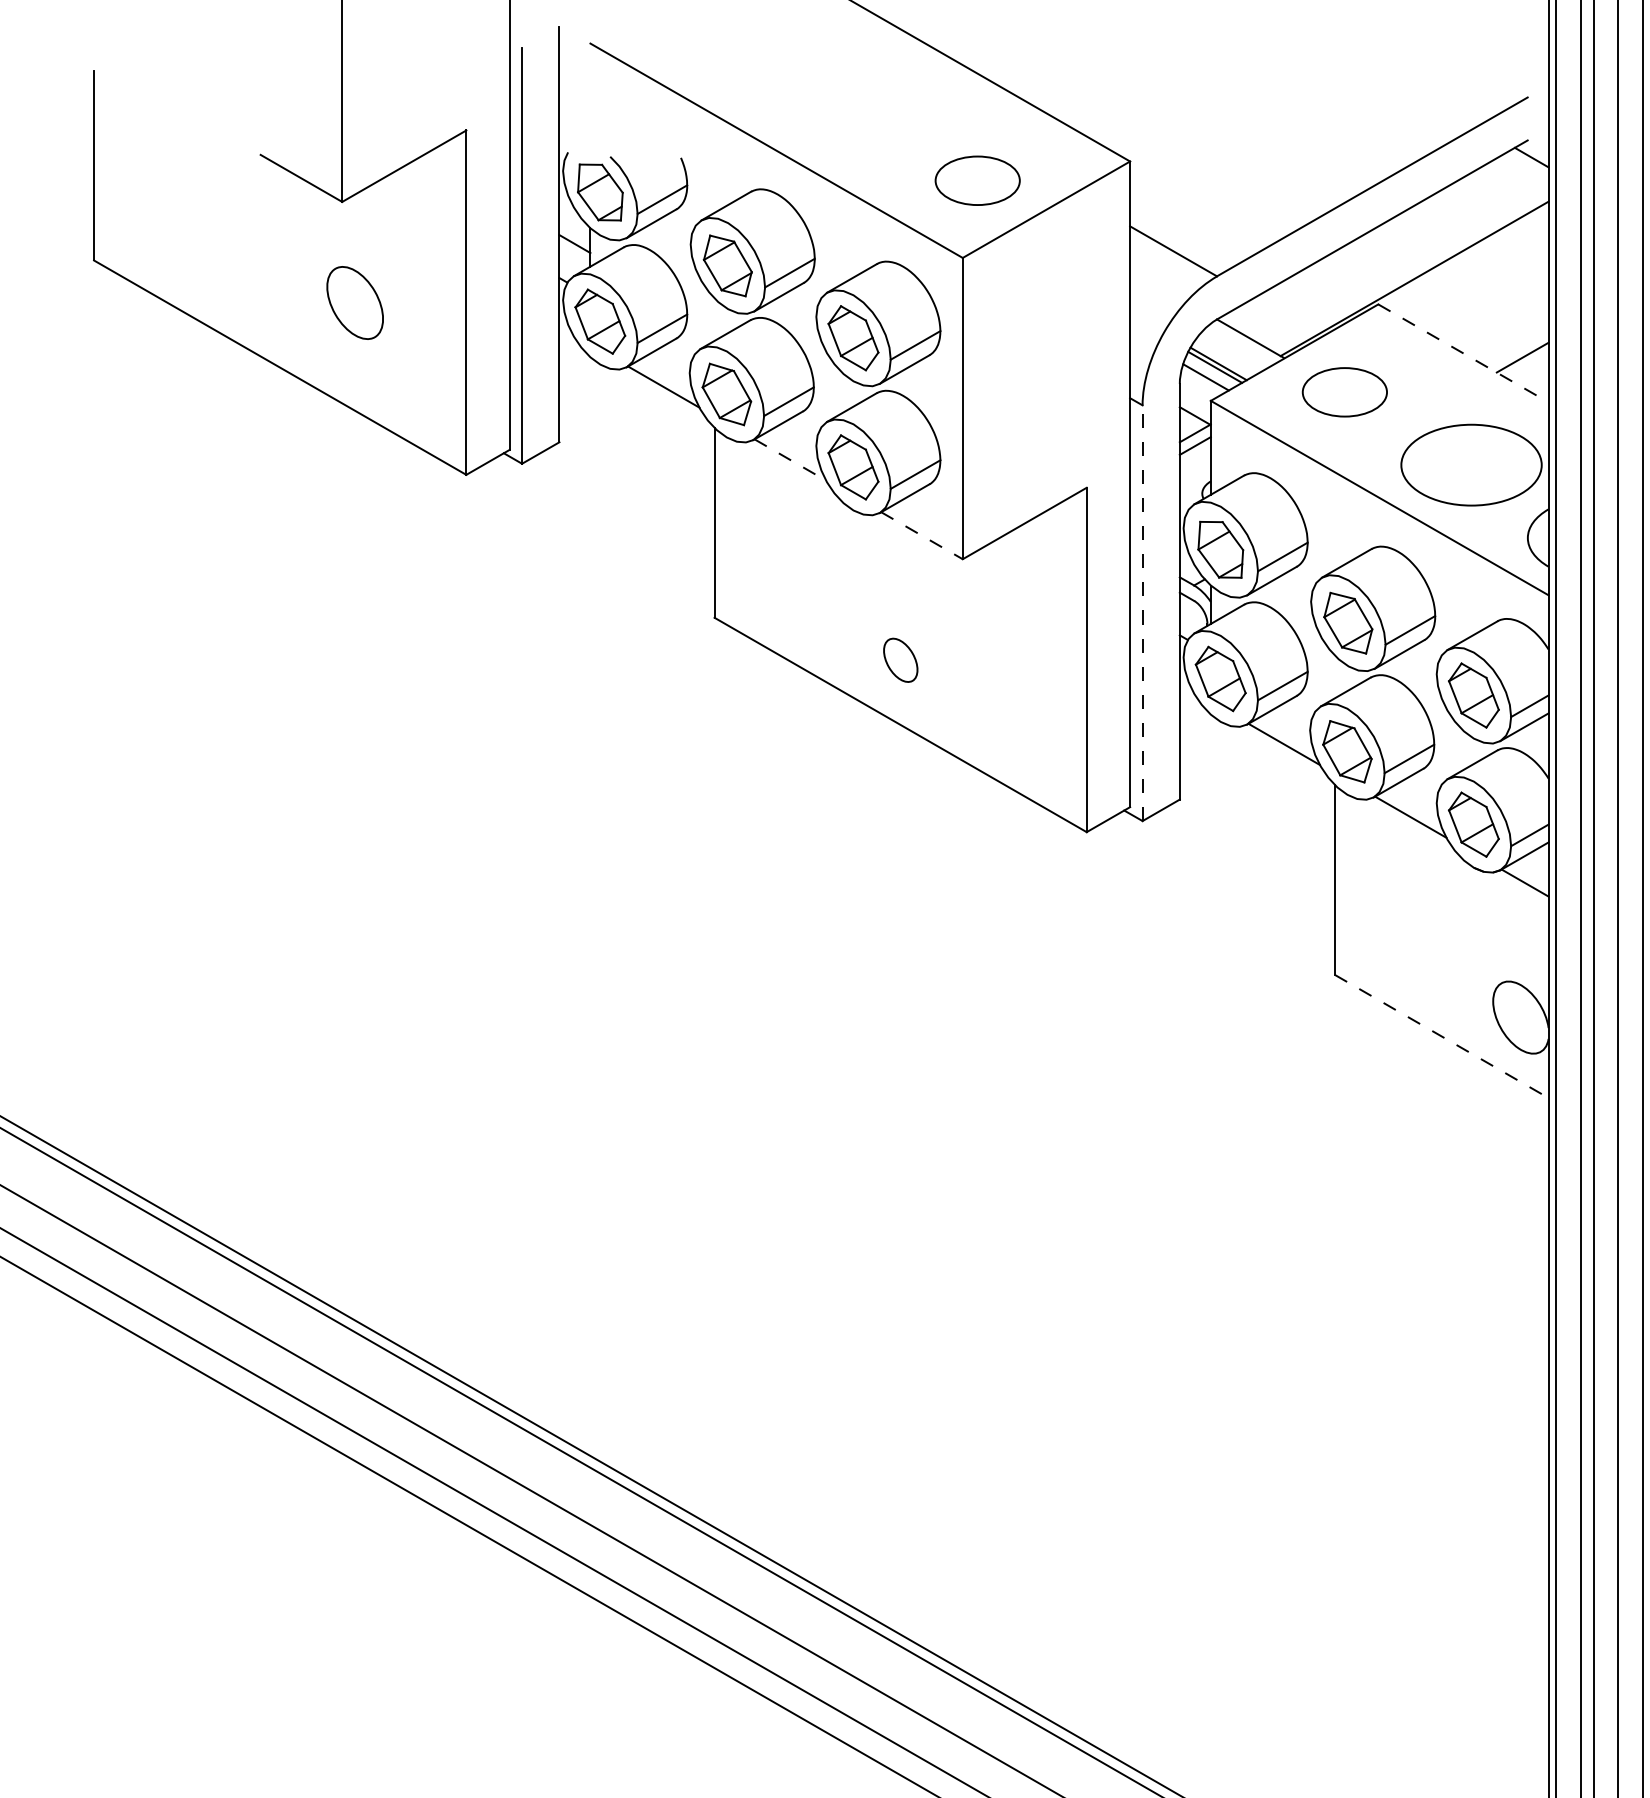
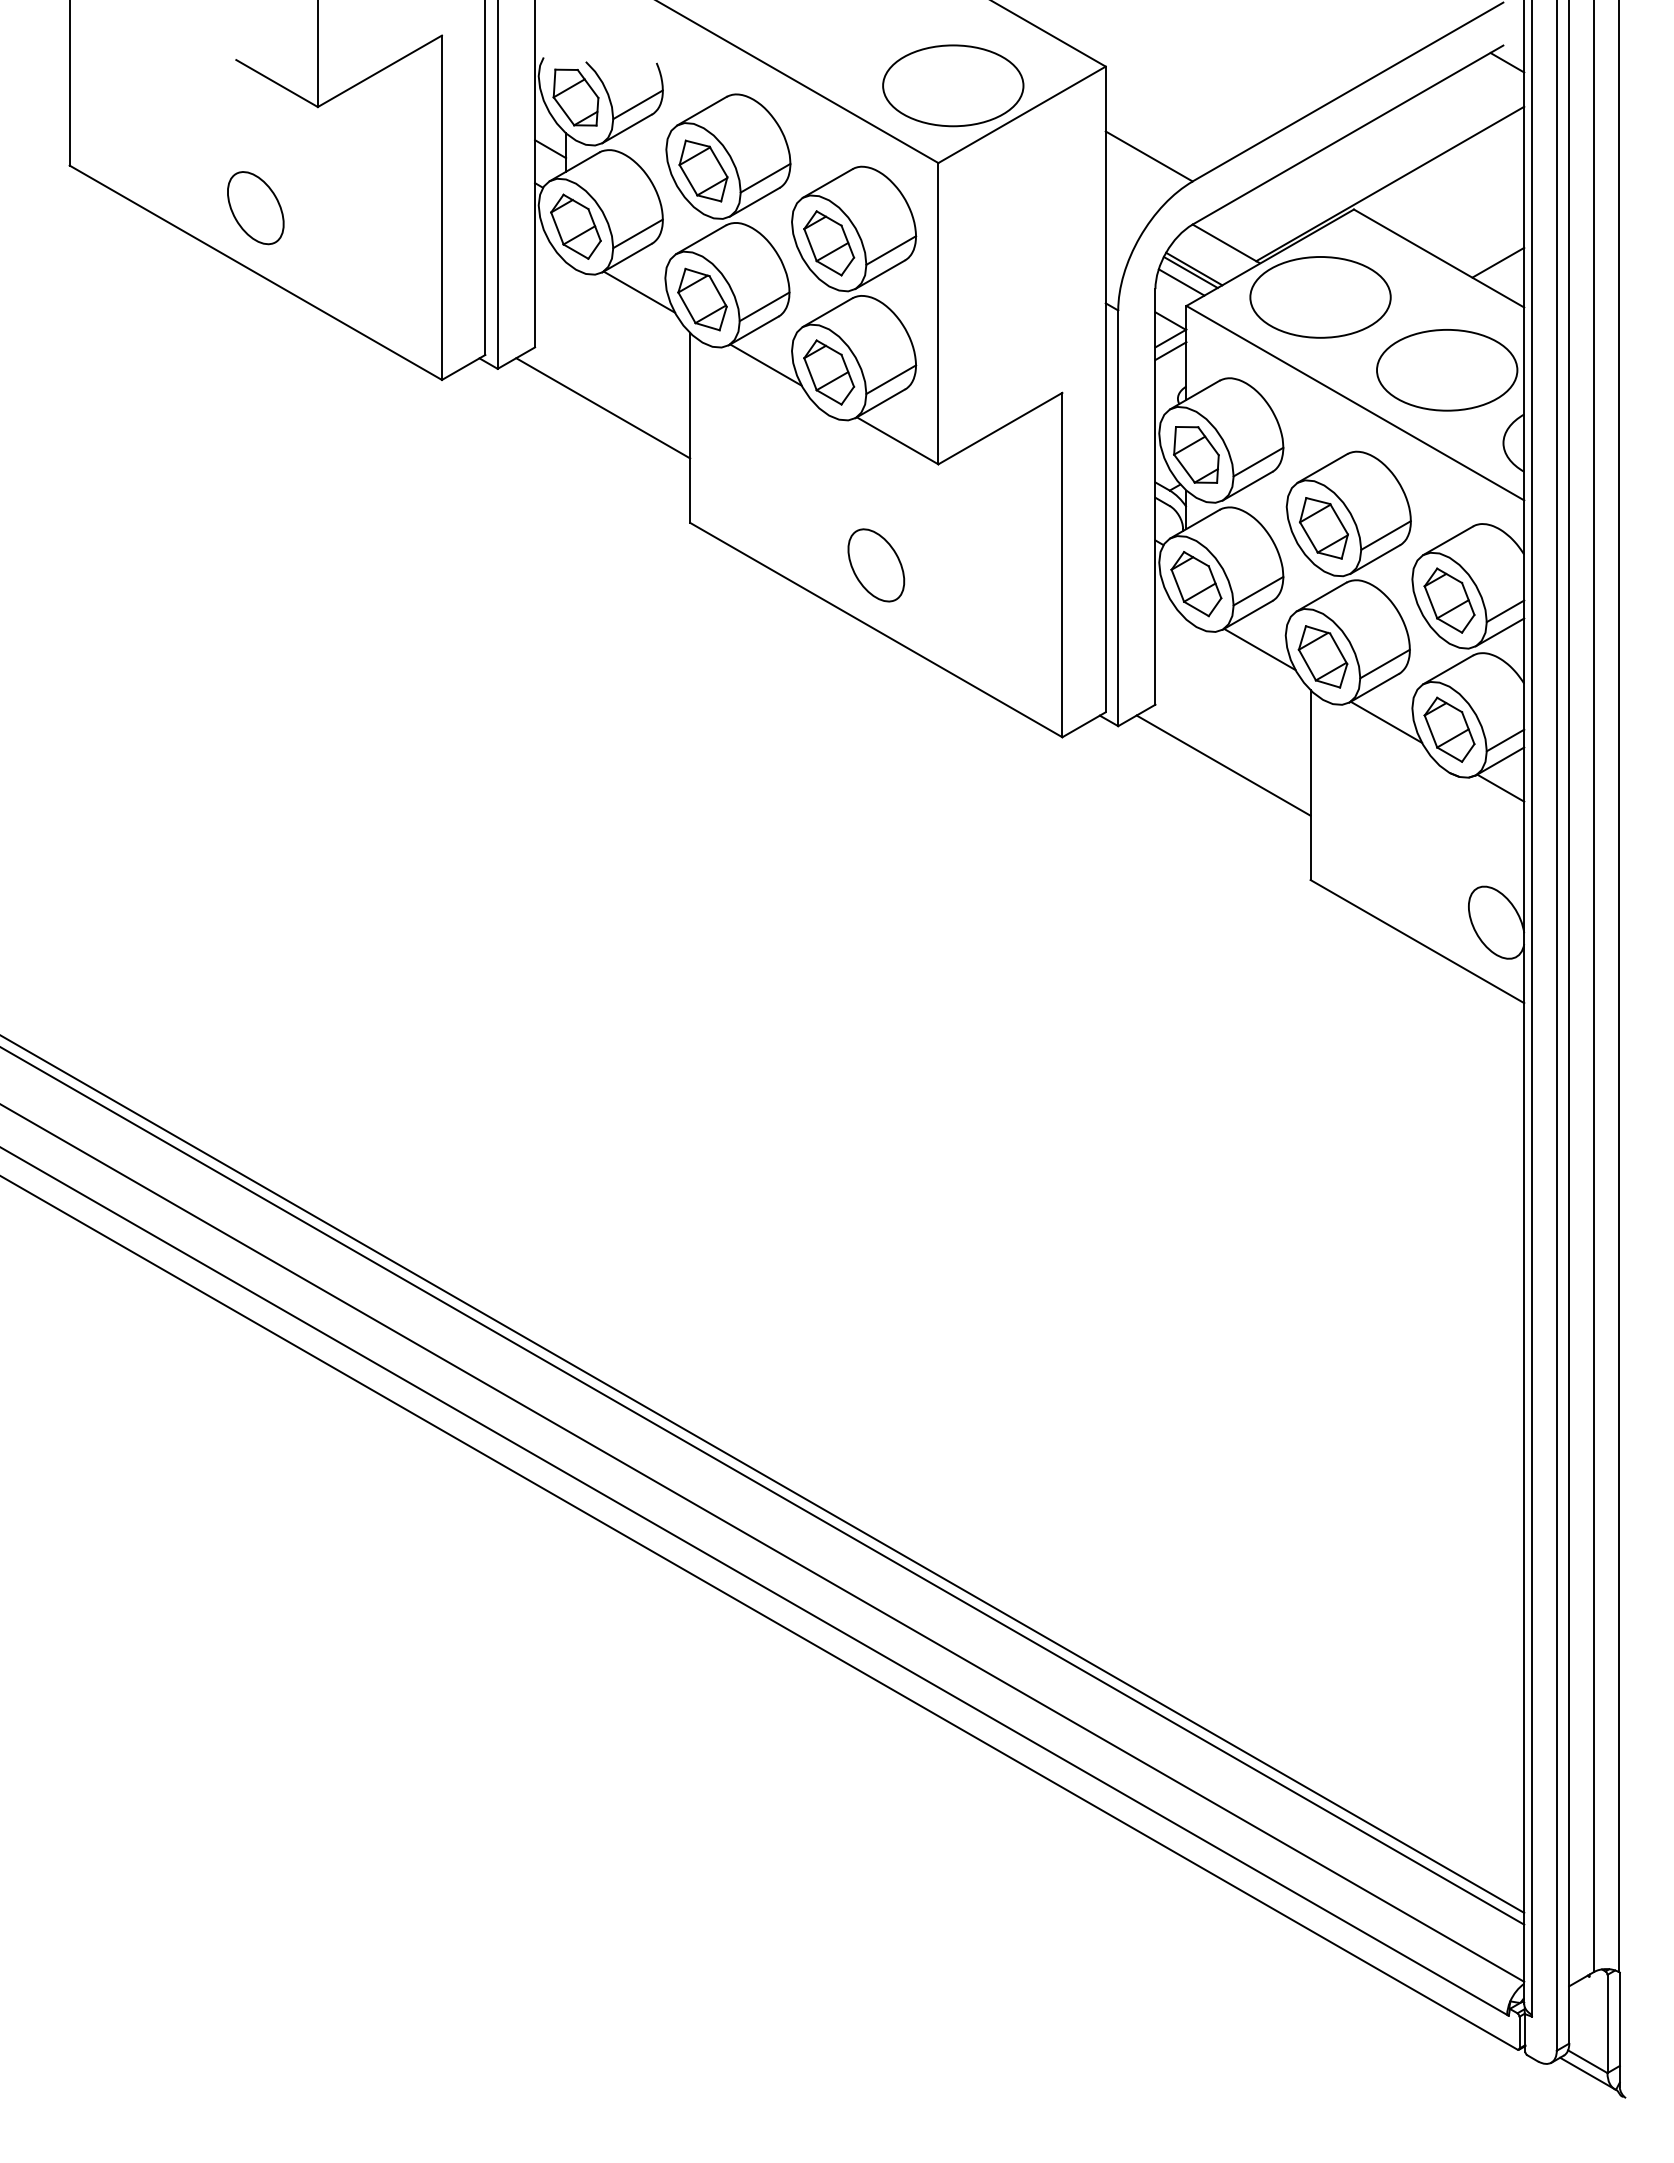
part: (977, 180) -> (953, 85), size x1.67
part: (354, 303) -> (255, 208), moved
line: (1463, 353) -> (1439, 258), dashed -> solid
part: (1344, 392) -> (1320, 297), size x1.67
line: (790, 460) -> (766, 365), dashed -> solid
line: (627, 503) -> (603, 408), added
line: (922, 536) -> (898, 441), dashed -> solid
line: (1142, 613) -> (1118, 518), dashed -> solid
part: (900, 660) -> (876, 565), size x1.67
line: (1247, 860) -> (1223, 765), added
line: (1441, 1036) -> (1417, 941), dashed -> solid

